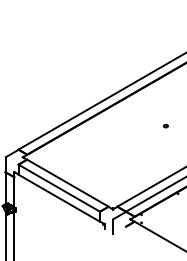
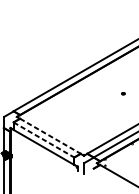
line: (68, 183) -> (50, 136), solid -> dashed
line: (59, 188) -> (44, 140), solid -> dashed

